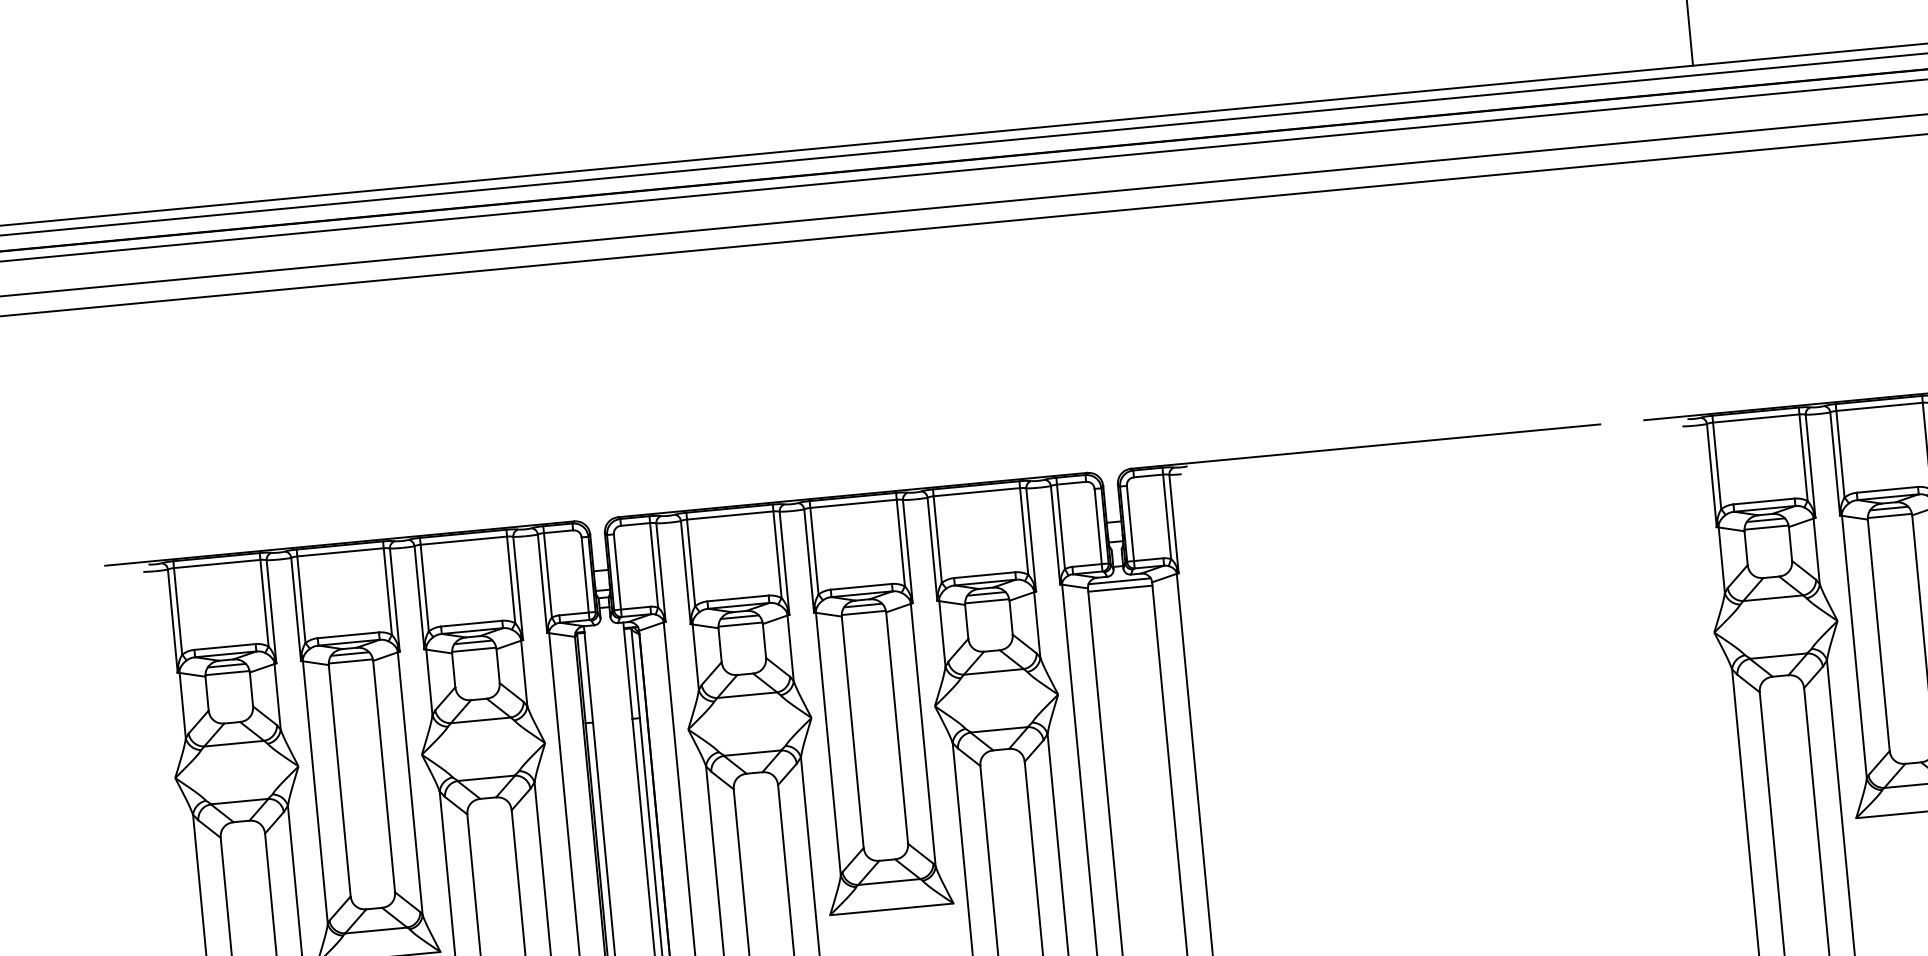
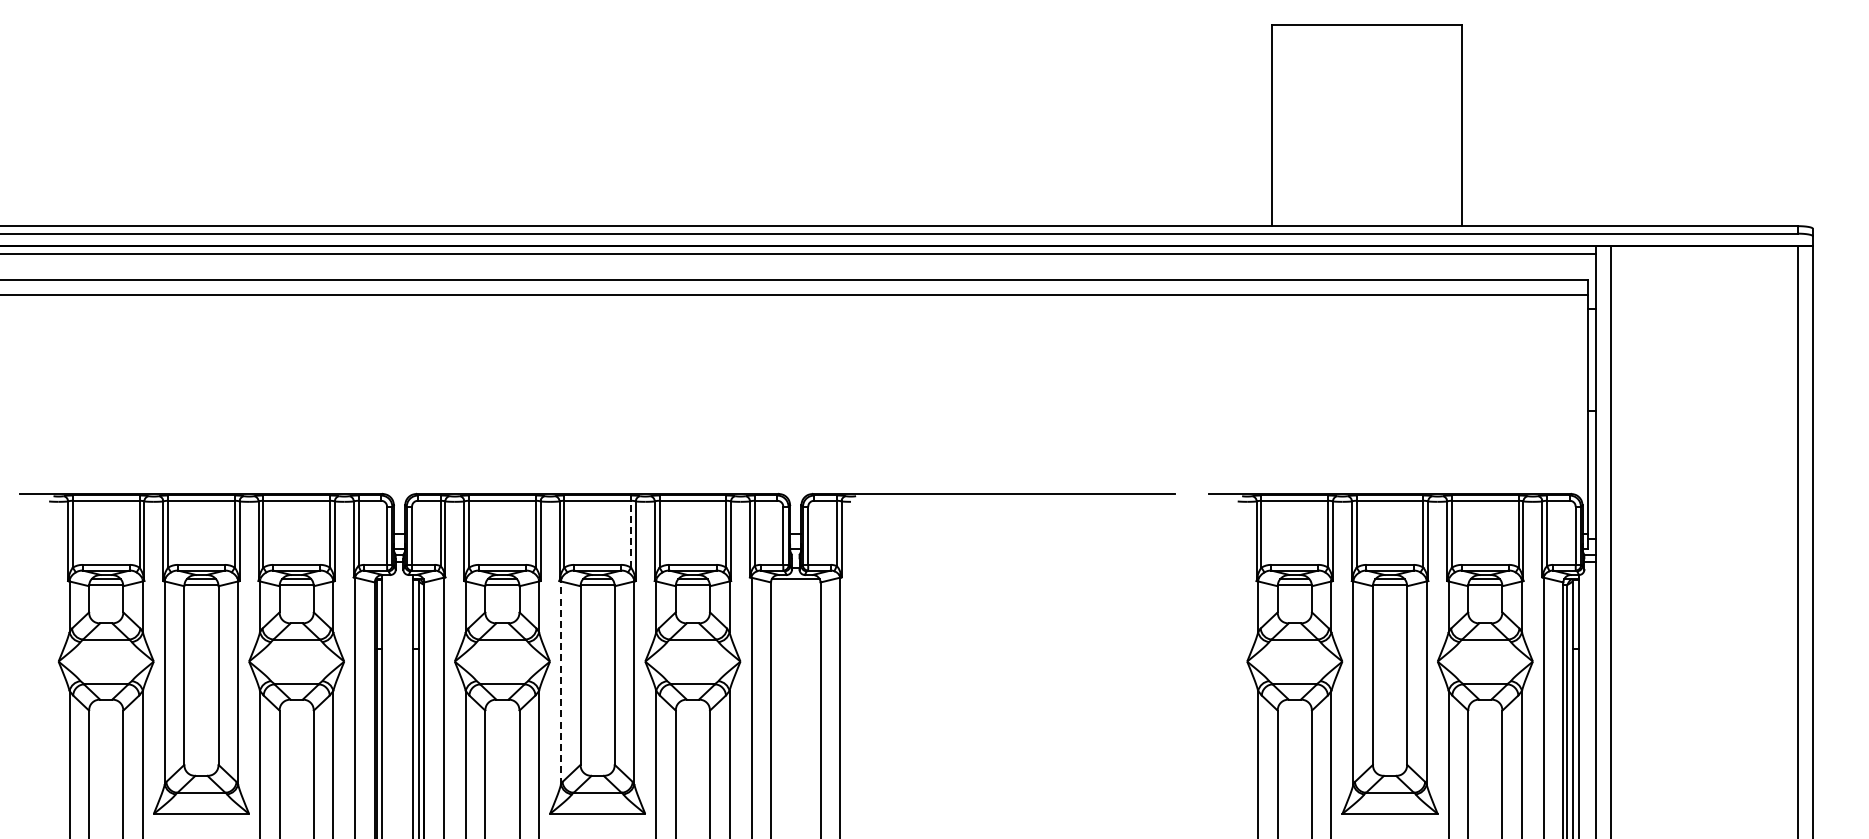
line: (901, 542) -> (631, 533), solid -> dashed
line: (1120, 589) -> (795, 585), removed
line: (829, 744) -> (561, 683), solid -> dashed

